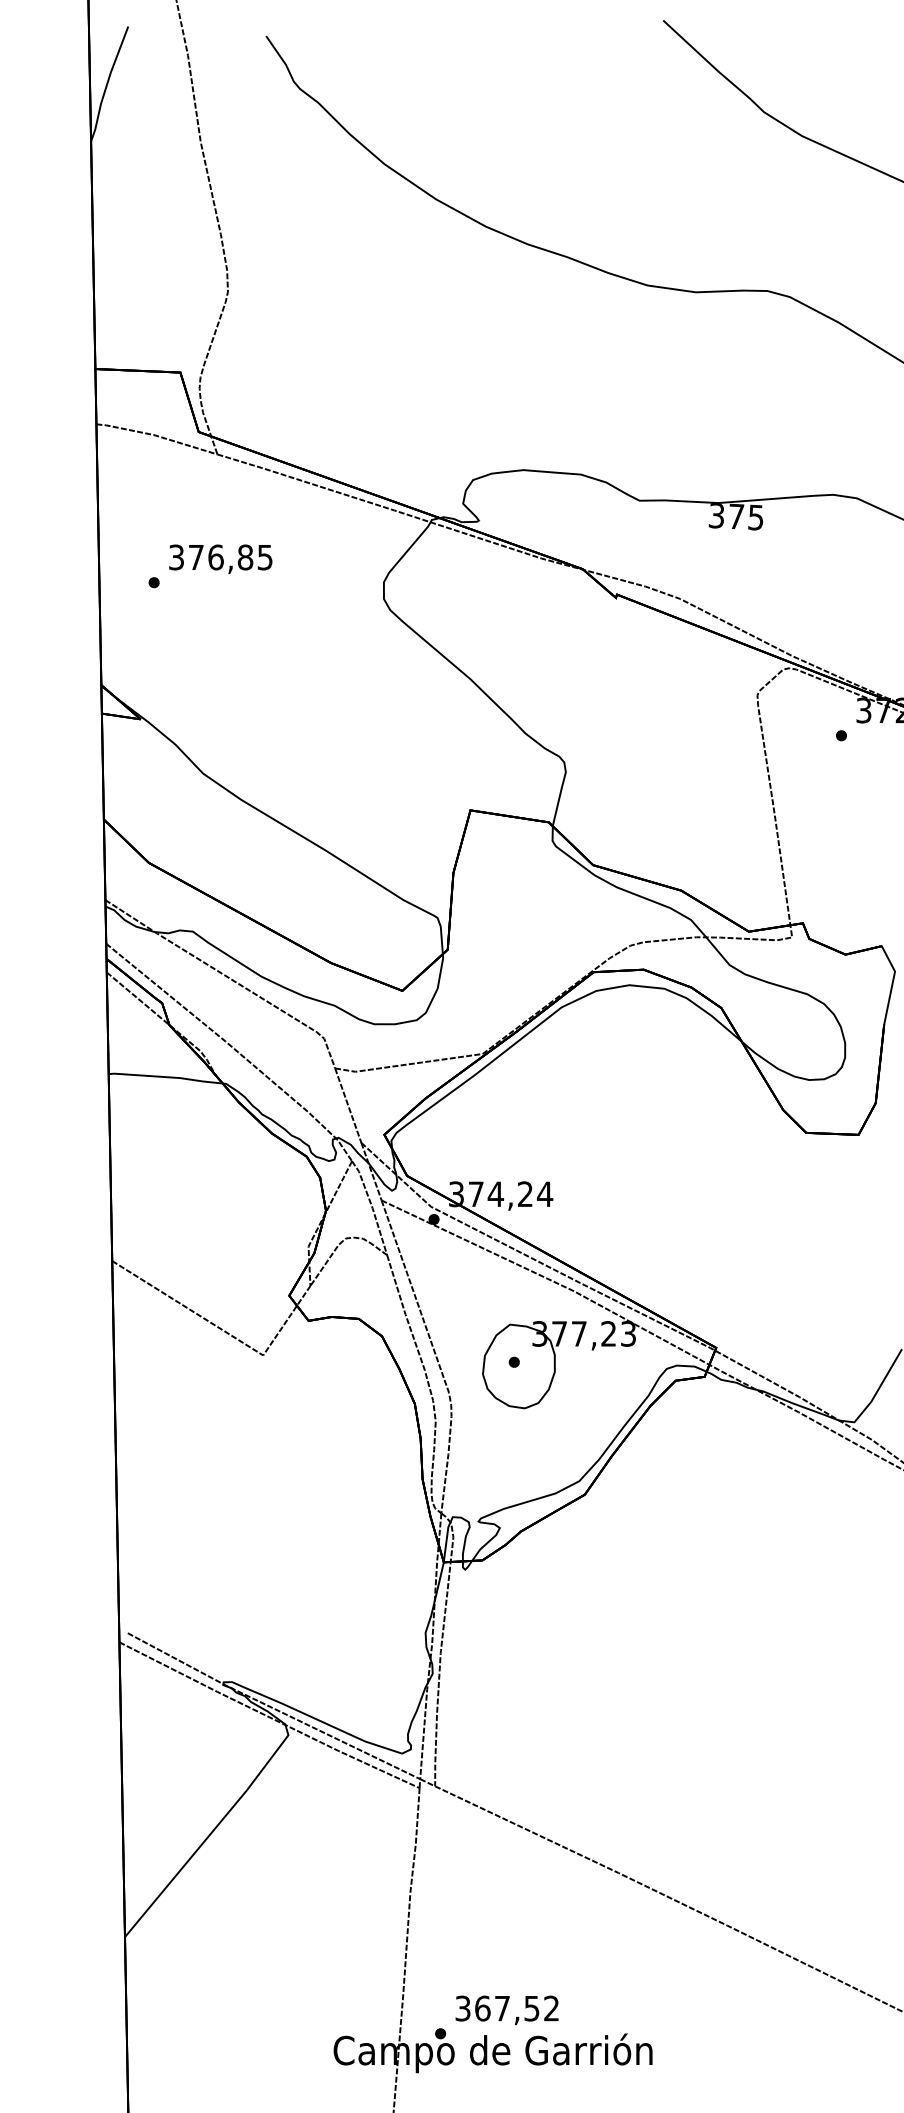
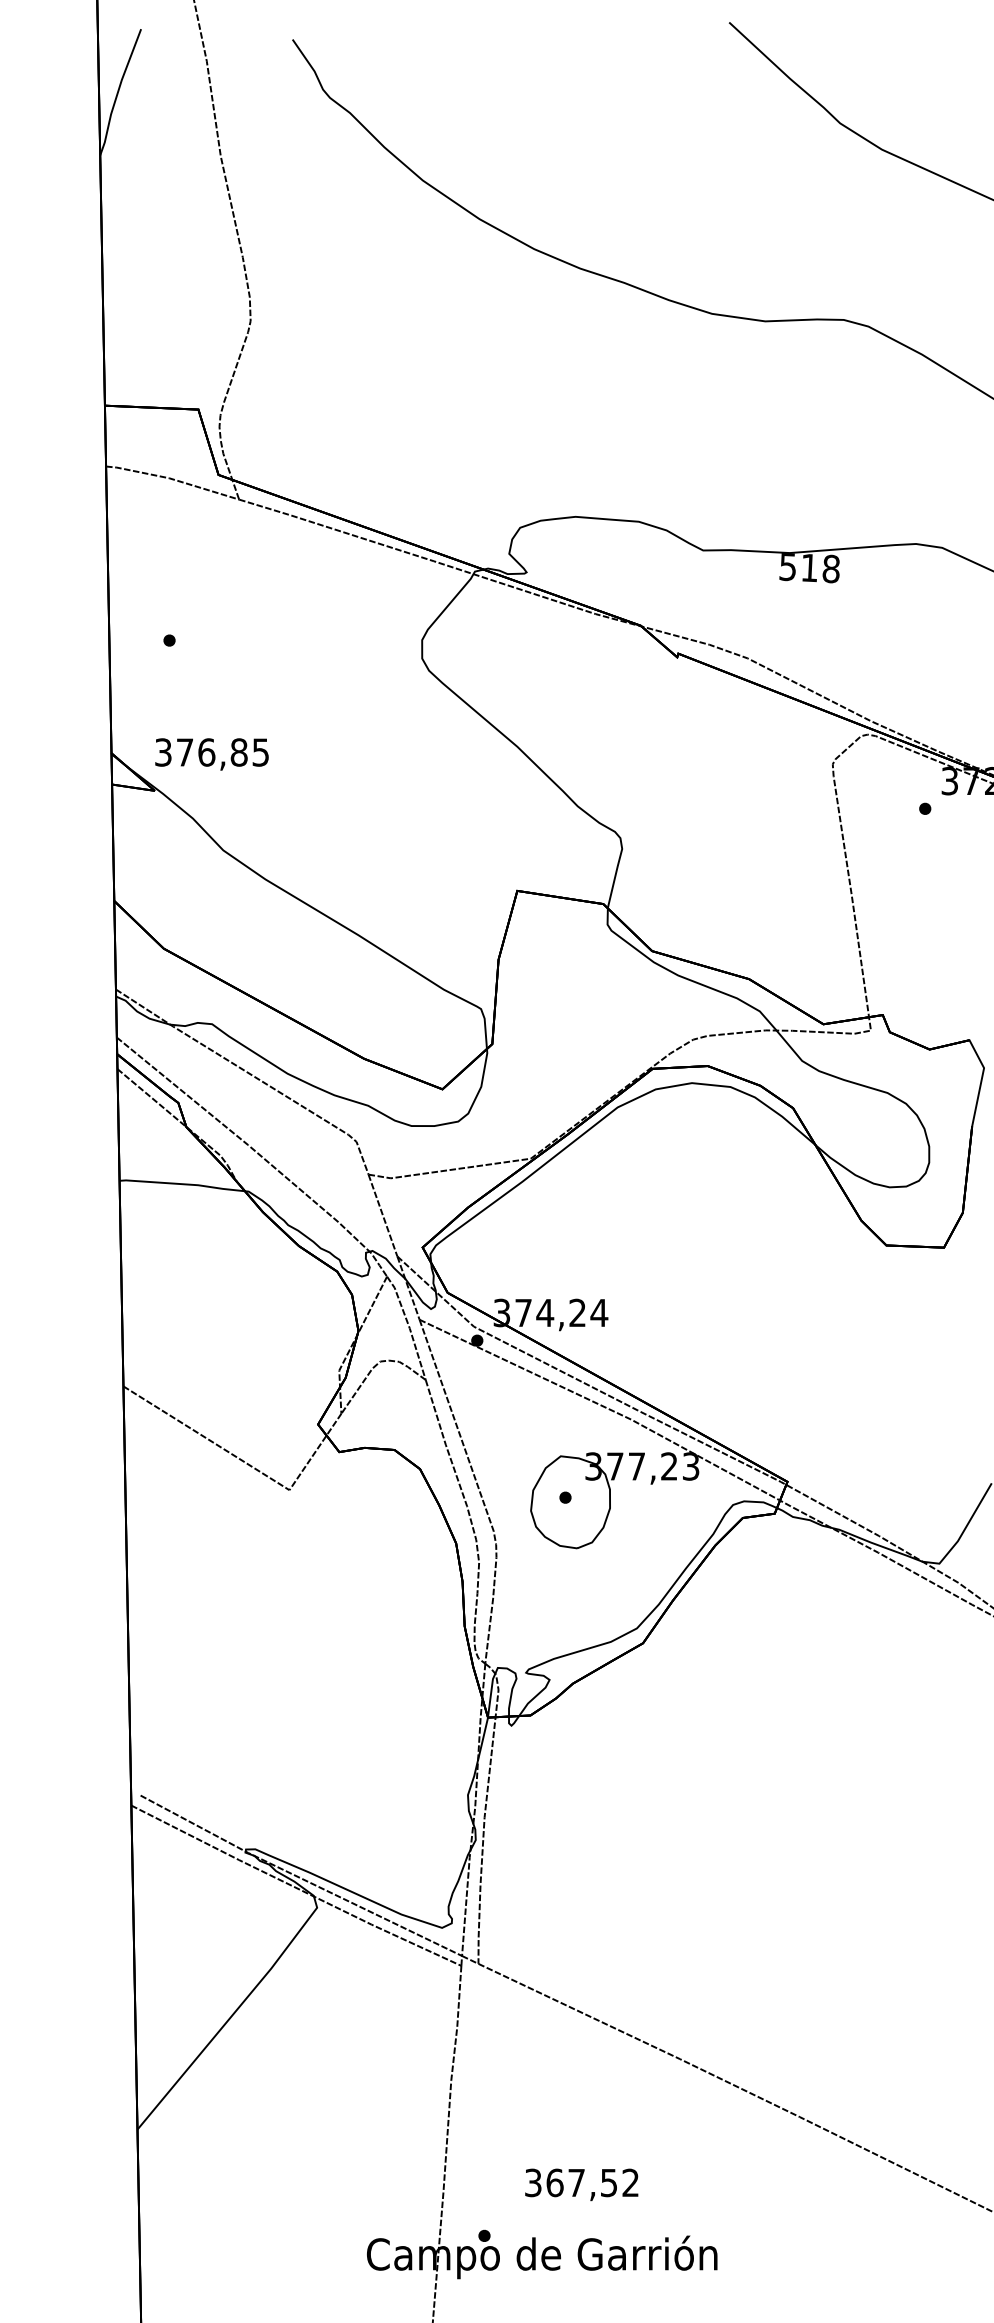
text: (736, 516) -> (809, 567), 375 -> 518
text: (220, 558) -> (211, 753), moved
text: (506, 2010) -> (581, 2185), moved

